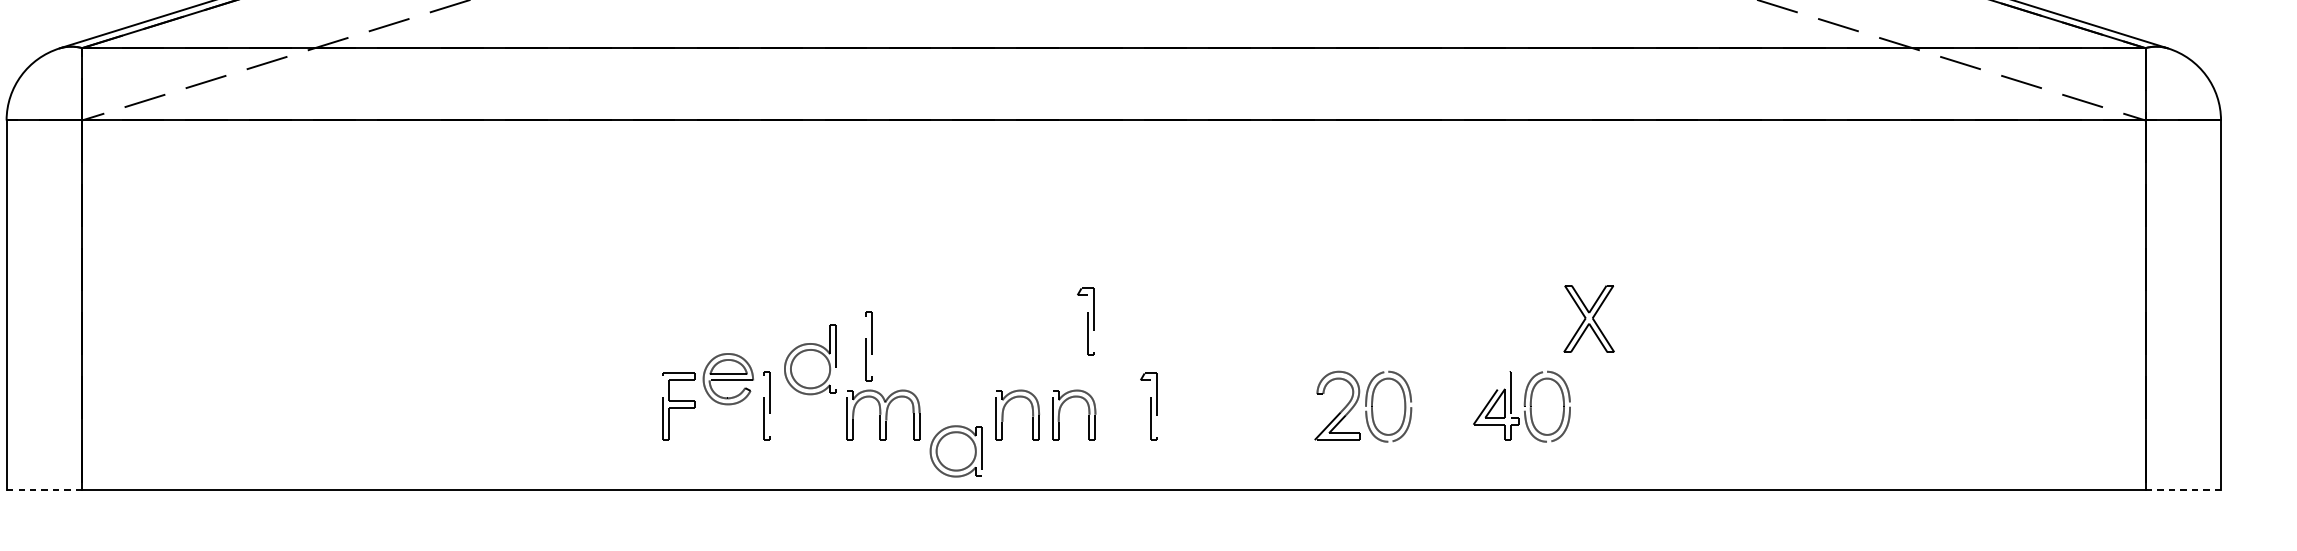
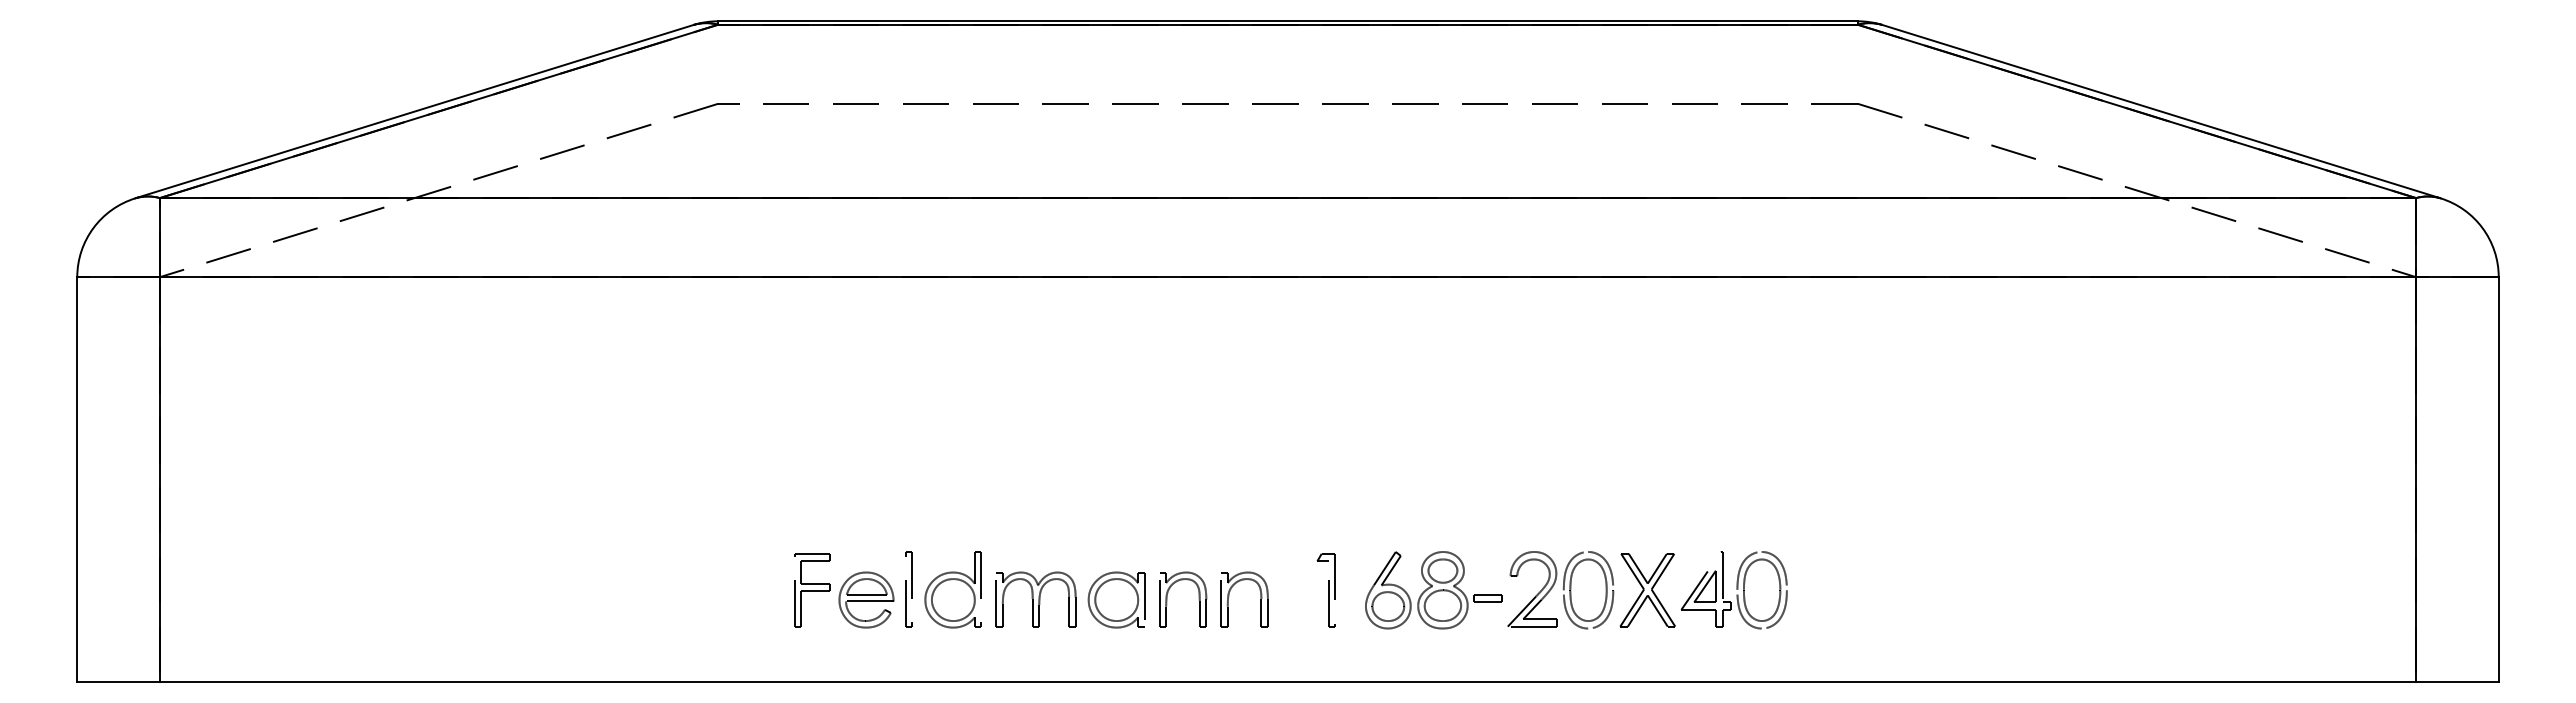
part: (1588, 319) -> (1647, 590), moved
part: (1085, 321) -> (1256, 497), removed
part: (868, 346) -> (1019, 524), removed
part: (809, 359) -> (952, 589), moved
part: (728, 378) -> (866, 599), moved
part: (1246, 407) -> (1433, 590), added
part: (956, 450) -> (1116, 599), moved
line: (44, 490) -> (118, 681), dashed -> solid
line: (2182, 490) -> (2456, 681), dashed -> solid

